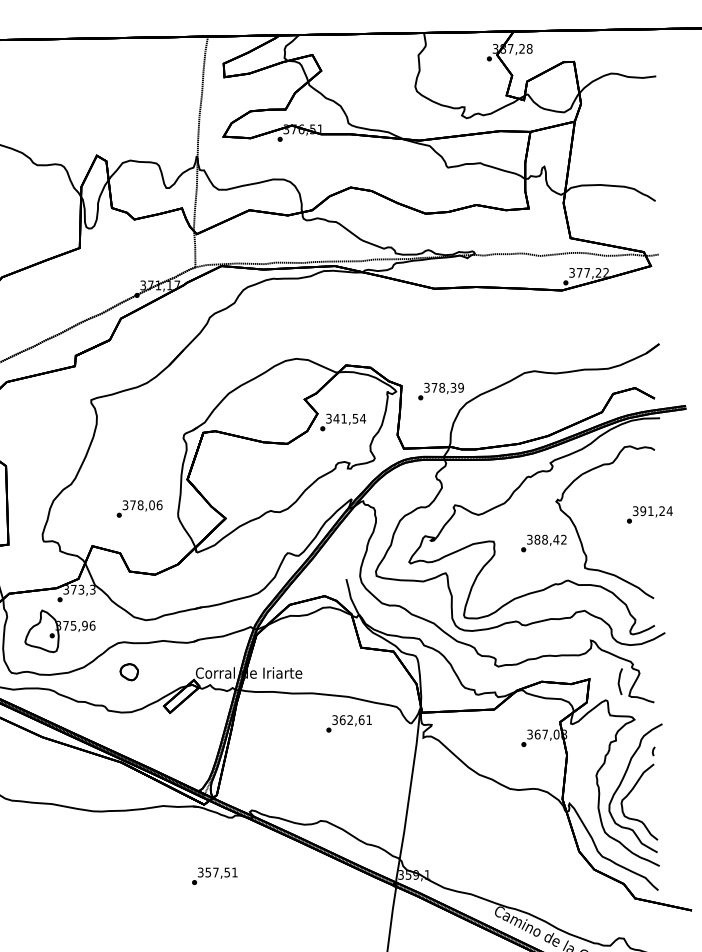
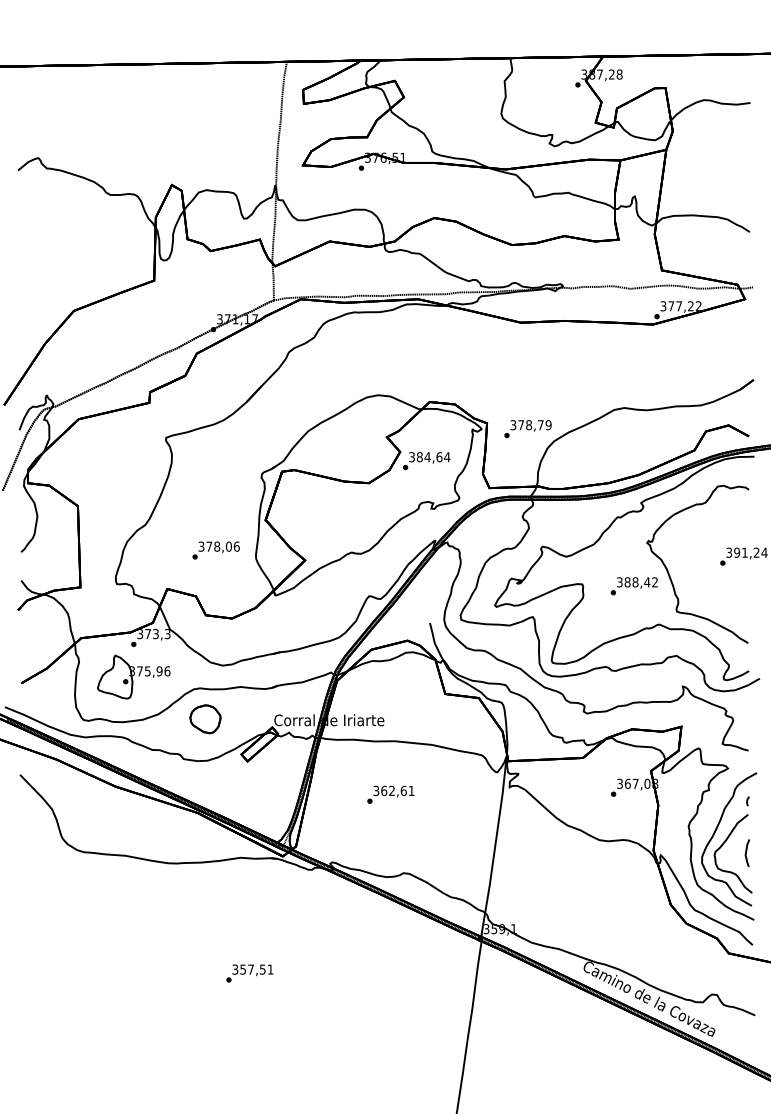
text: (453, 388) -> (540, 425), 378,39 -> 378,79
text: (345, 419) -> (429, 457), 341,54 -> 384,64
part: (129, 672) -> (205, 719), size x1.67
line: (619, 681) -> (746, 853), moved
text: (348, 723) -> (390, 794), moved
text: (214, 876) -> (249, 973), moved

